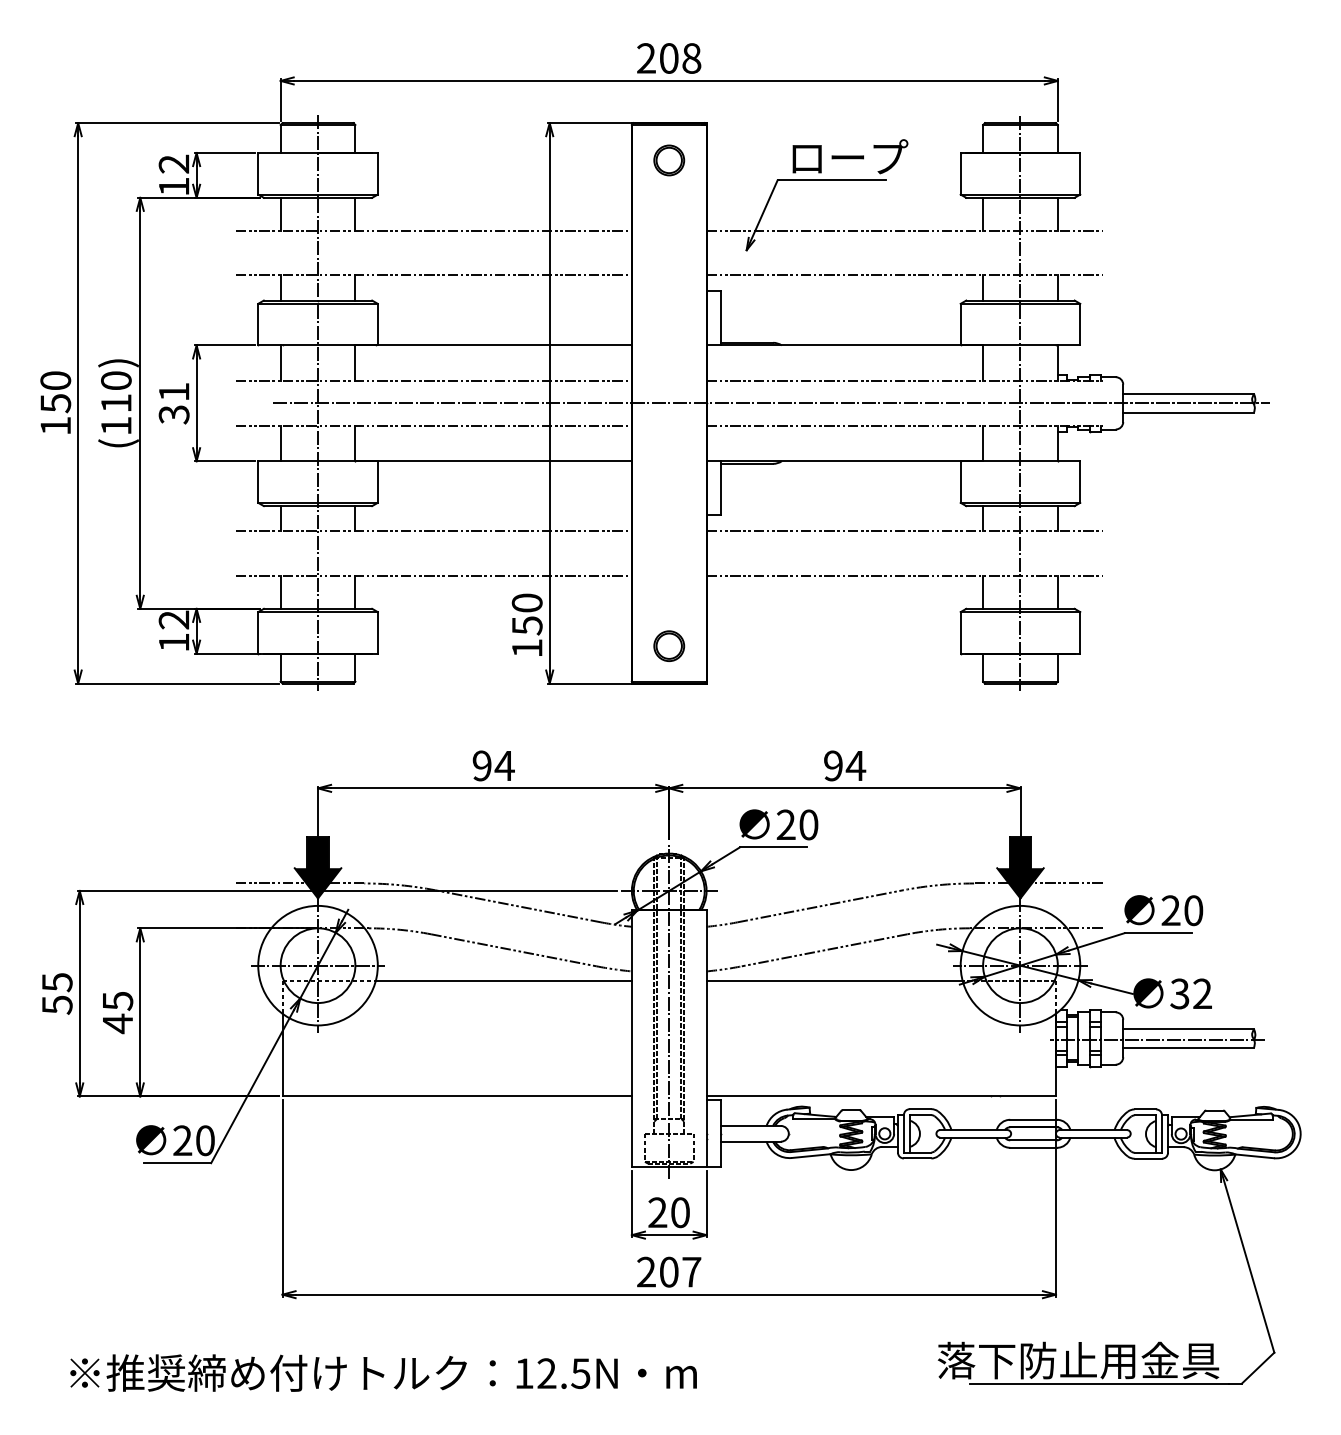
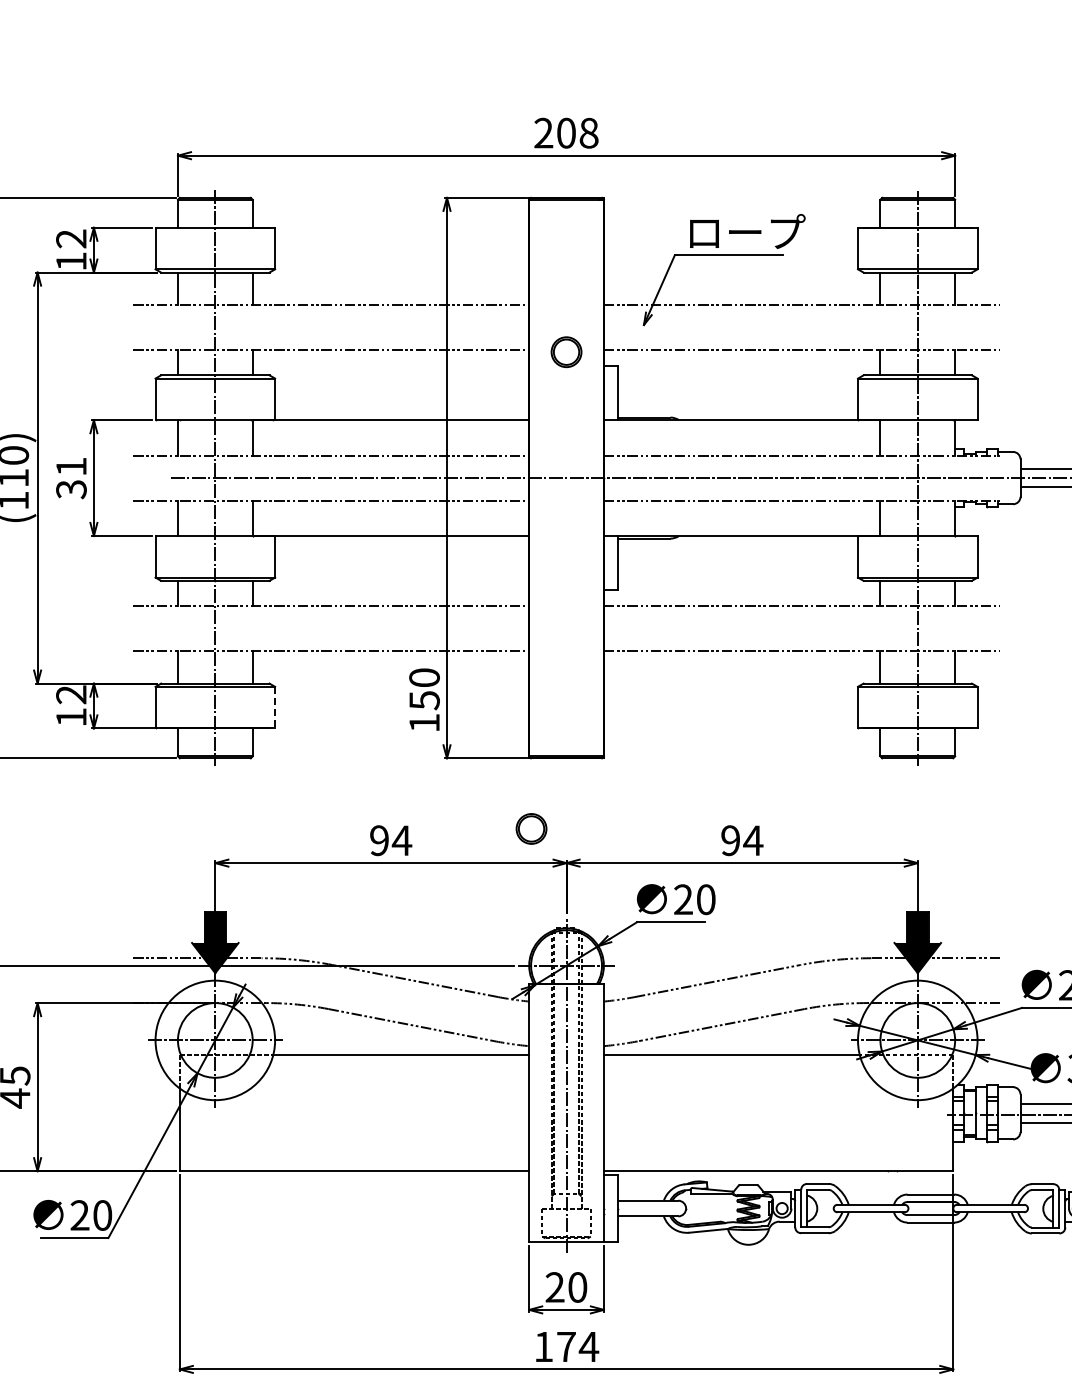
part: (669, 160) -> (566, 352), moved
line: (377, 632) -> (274, 707), solid -> dashed
part: (669, 645) -> (531, 828), moved
text: (669, 1271) -> (566, 1346), 207 -> 174

